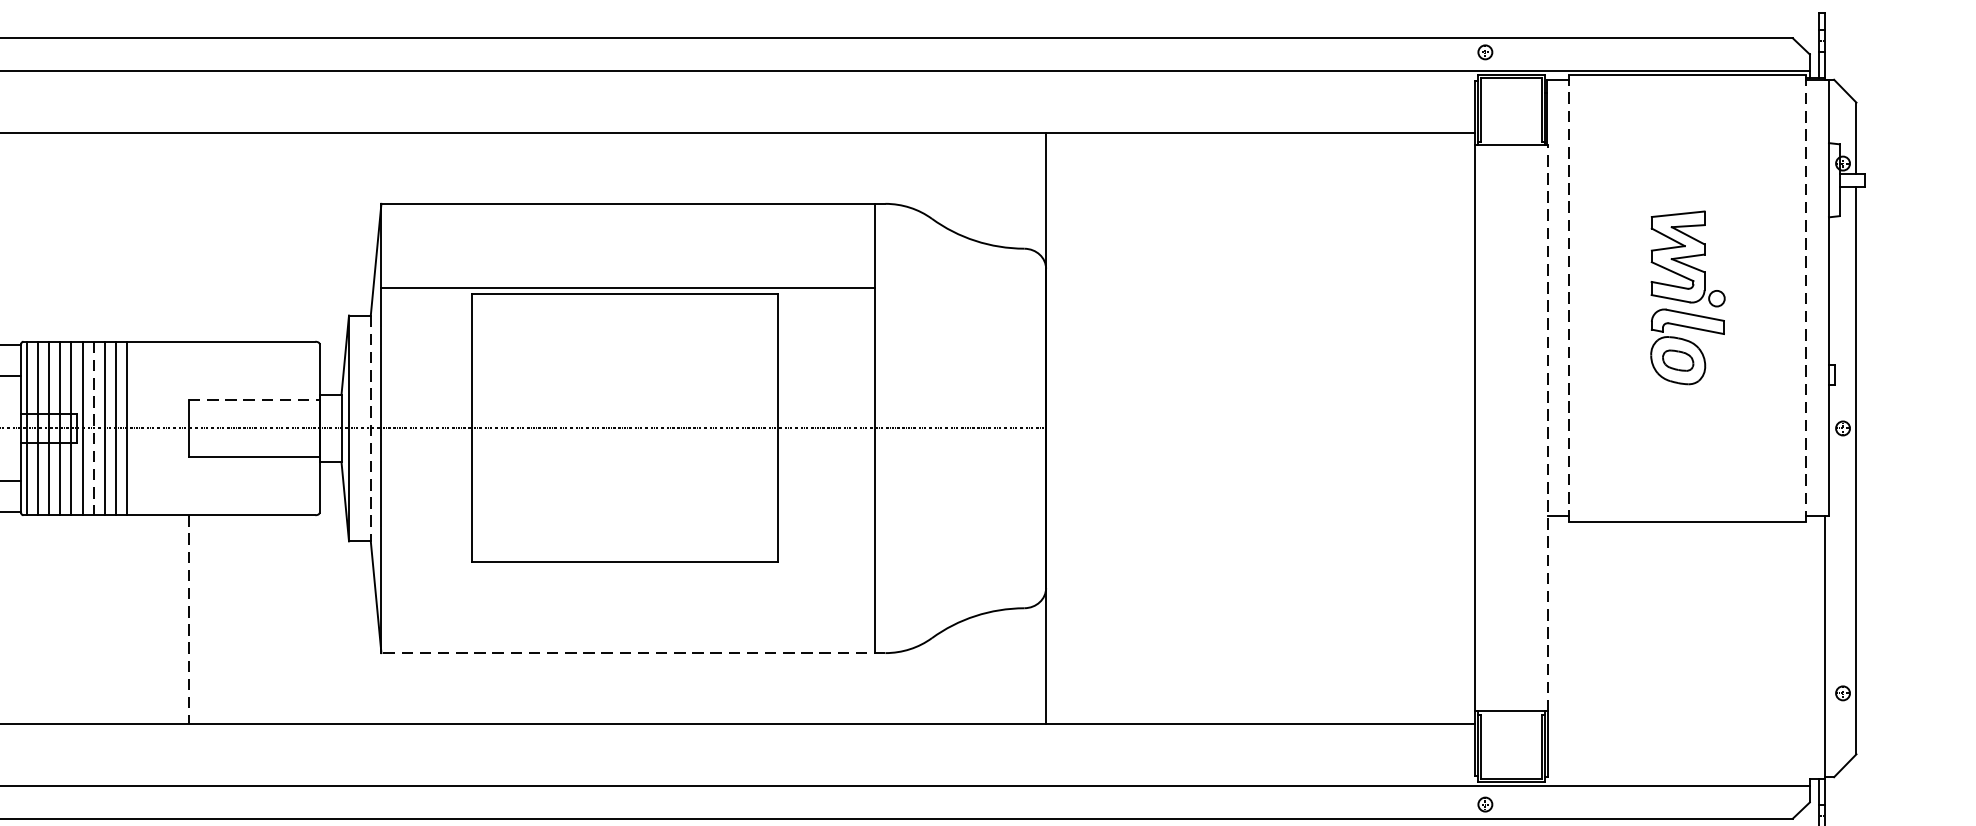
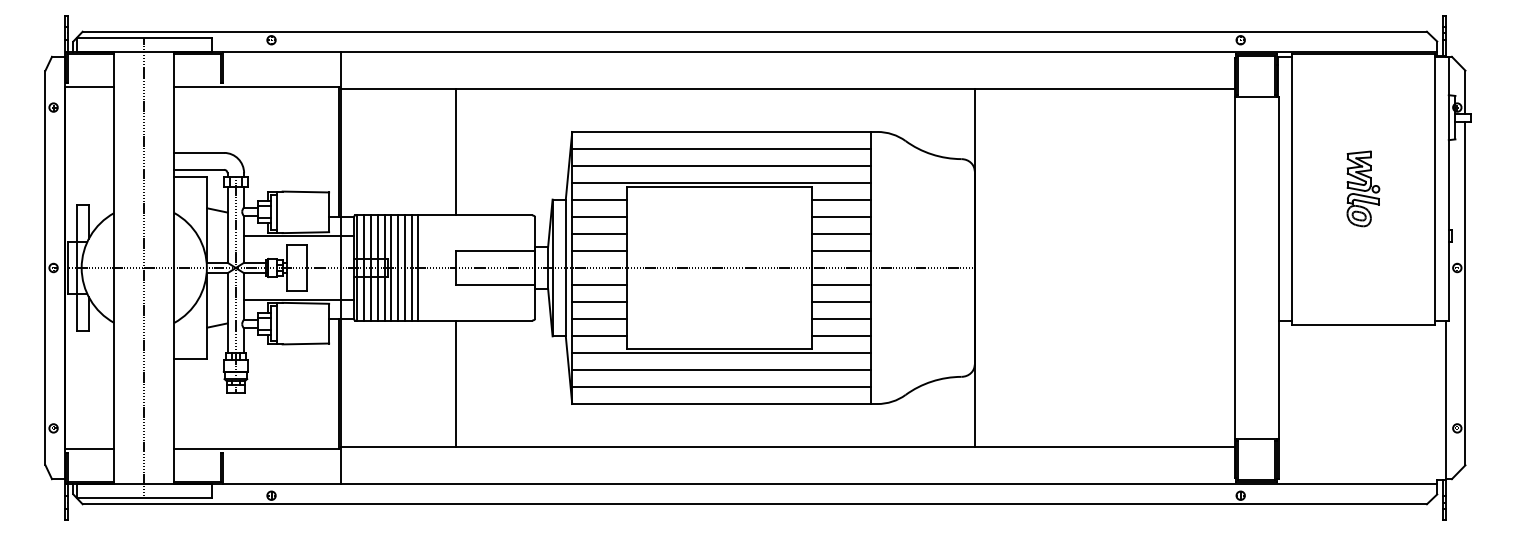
line: (627, 231) -> (721, 148), added
line: (188, 236) -> (455, 151), added
line: (627, 259) -> (721, 165), added
line: (1569, 297) -> (1291, 188), dashed -> solid
part: (1688, 297) -> (1363, 188), size x0.71
line: (1807, 298) -> (1435, 189), dashed -> solid
line: (426, 315) -> (599, 199), added
line: (826, 315) -> (841, 199), added
line: (426, 343) -> (599, 216), added
line: (826, 343) -> (841, 216), added
line: (426, 371) -> (599, 233), added
line: (826, 371) -> (841, 233), added
line: (254, 399) -> (495, 250), dashed -> solid
line: (426, 401) -> (599, 251), added
line: (826, 401) -> (841, 251), added
line: (1547, 427) -> (1278, 267), dashed -> solid
line: (94, 429) -> (398, 268), dashed -> solid
line: (370, 429) -> (565, 268), dashed -> solid
line: (426, 455) -> (599, 284), added
line: (826, 455) -> (841, 284), added
line: (426, 485) -> (599, 302), added
line: (826, 485) -> (841, 302), added
line: (426, 513) -> (599, 319), added
line: (826, 513) -> (841, 319), added
line: (426, 541) -> (599, 336), added
line: (826, 541) -> (841, 336), added
line: (627, 569) -> (721, 353), added
line: (627, 597) -> (721, 370), added
line: (188, 620) -> (455, 384), dashed -> solid
line: (627, 625) -> (721, 387), added
line: (632, 653) -> (724, 404), dashed -> solid

